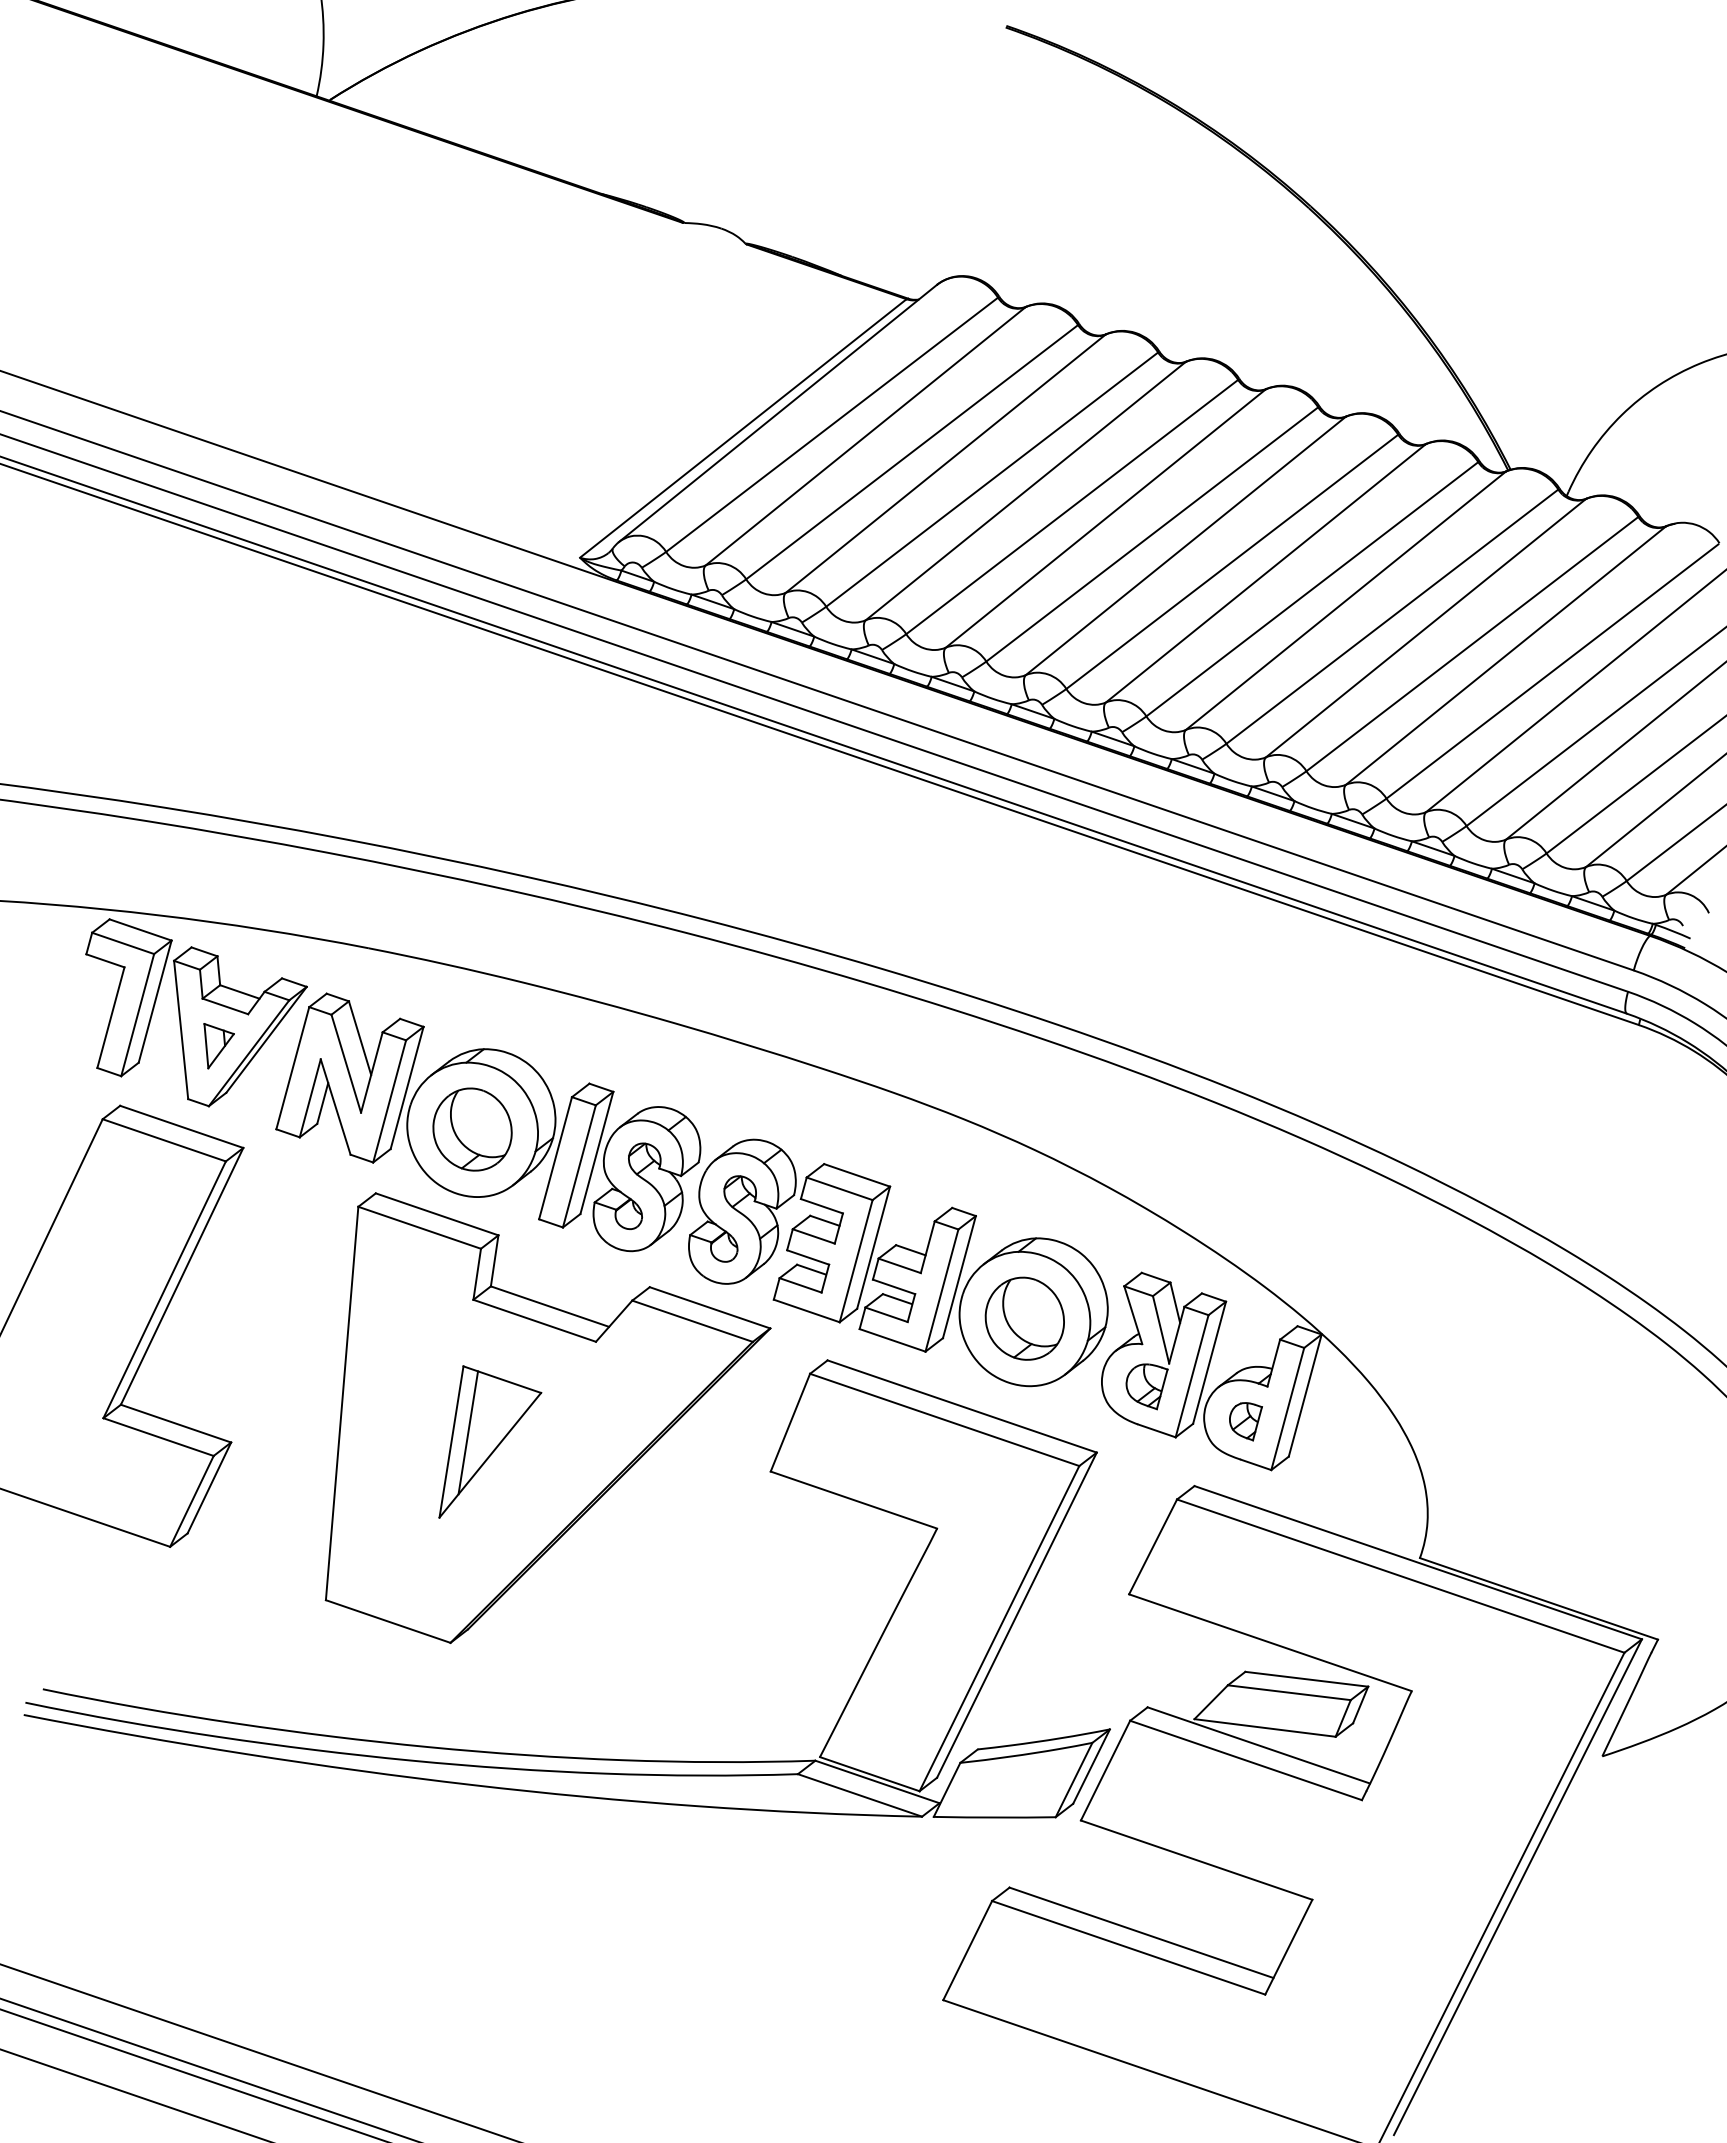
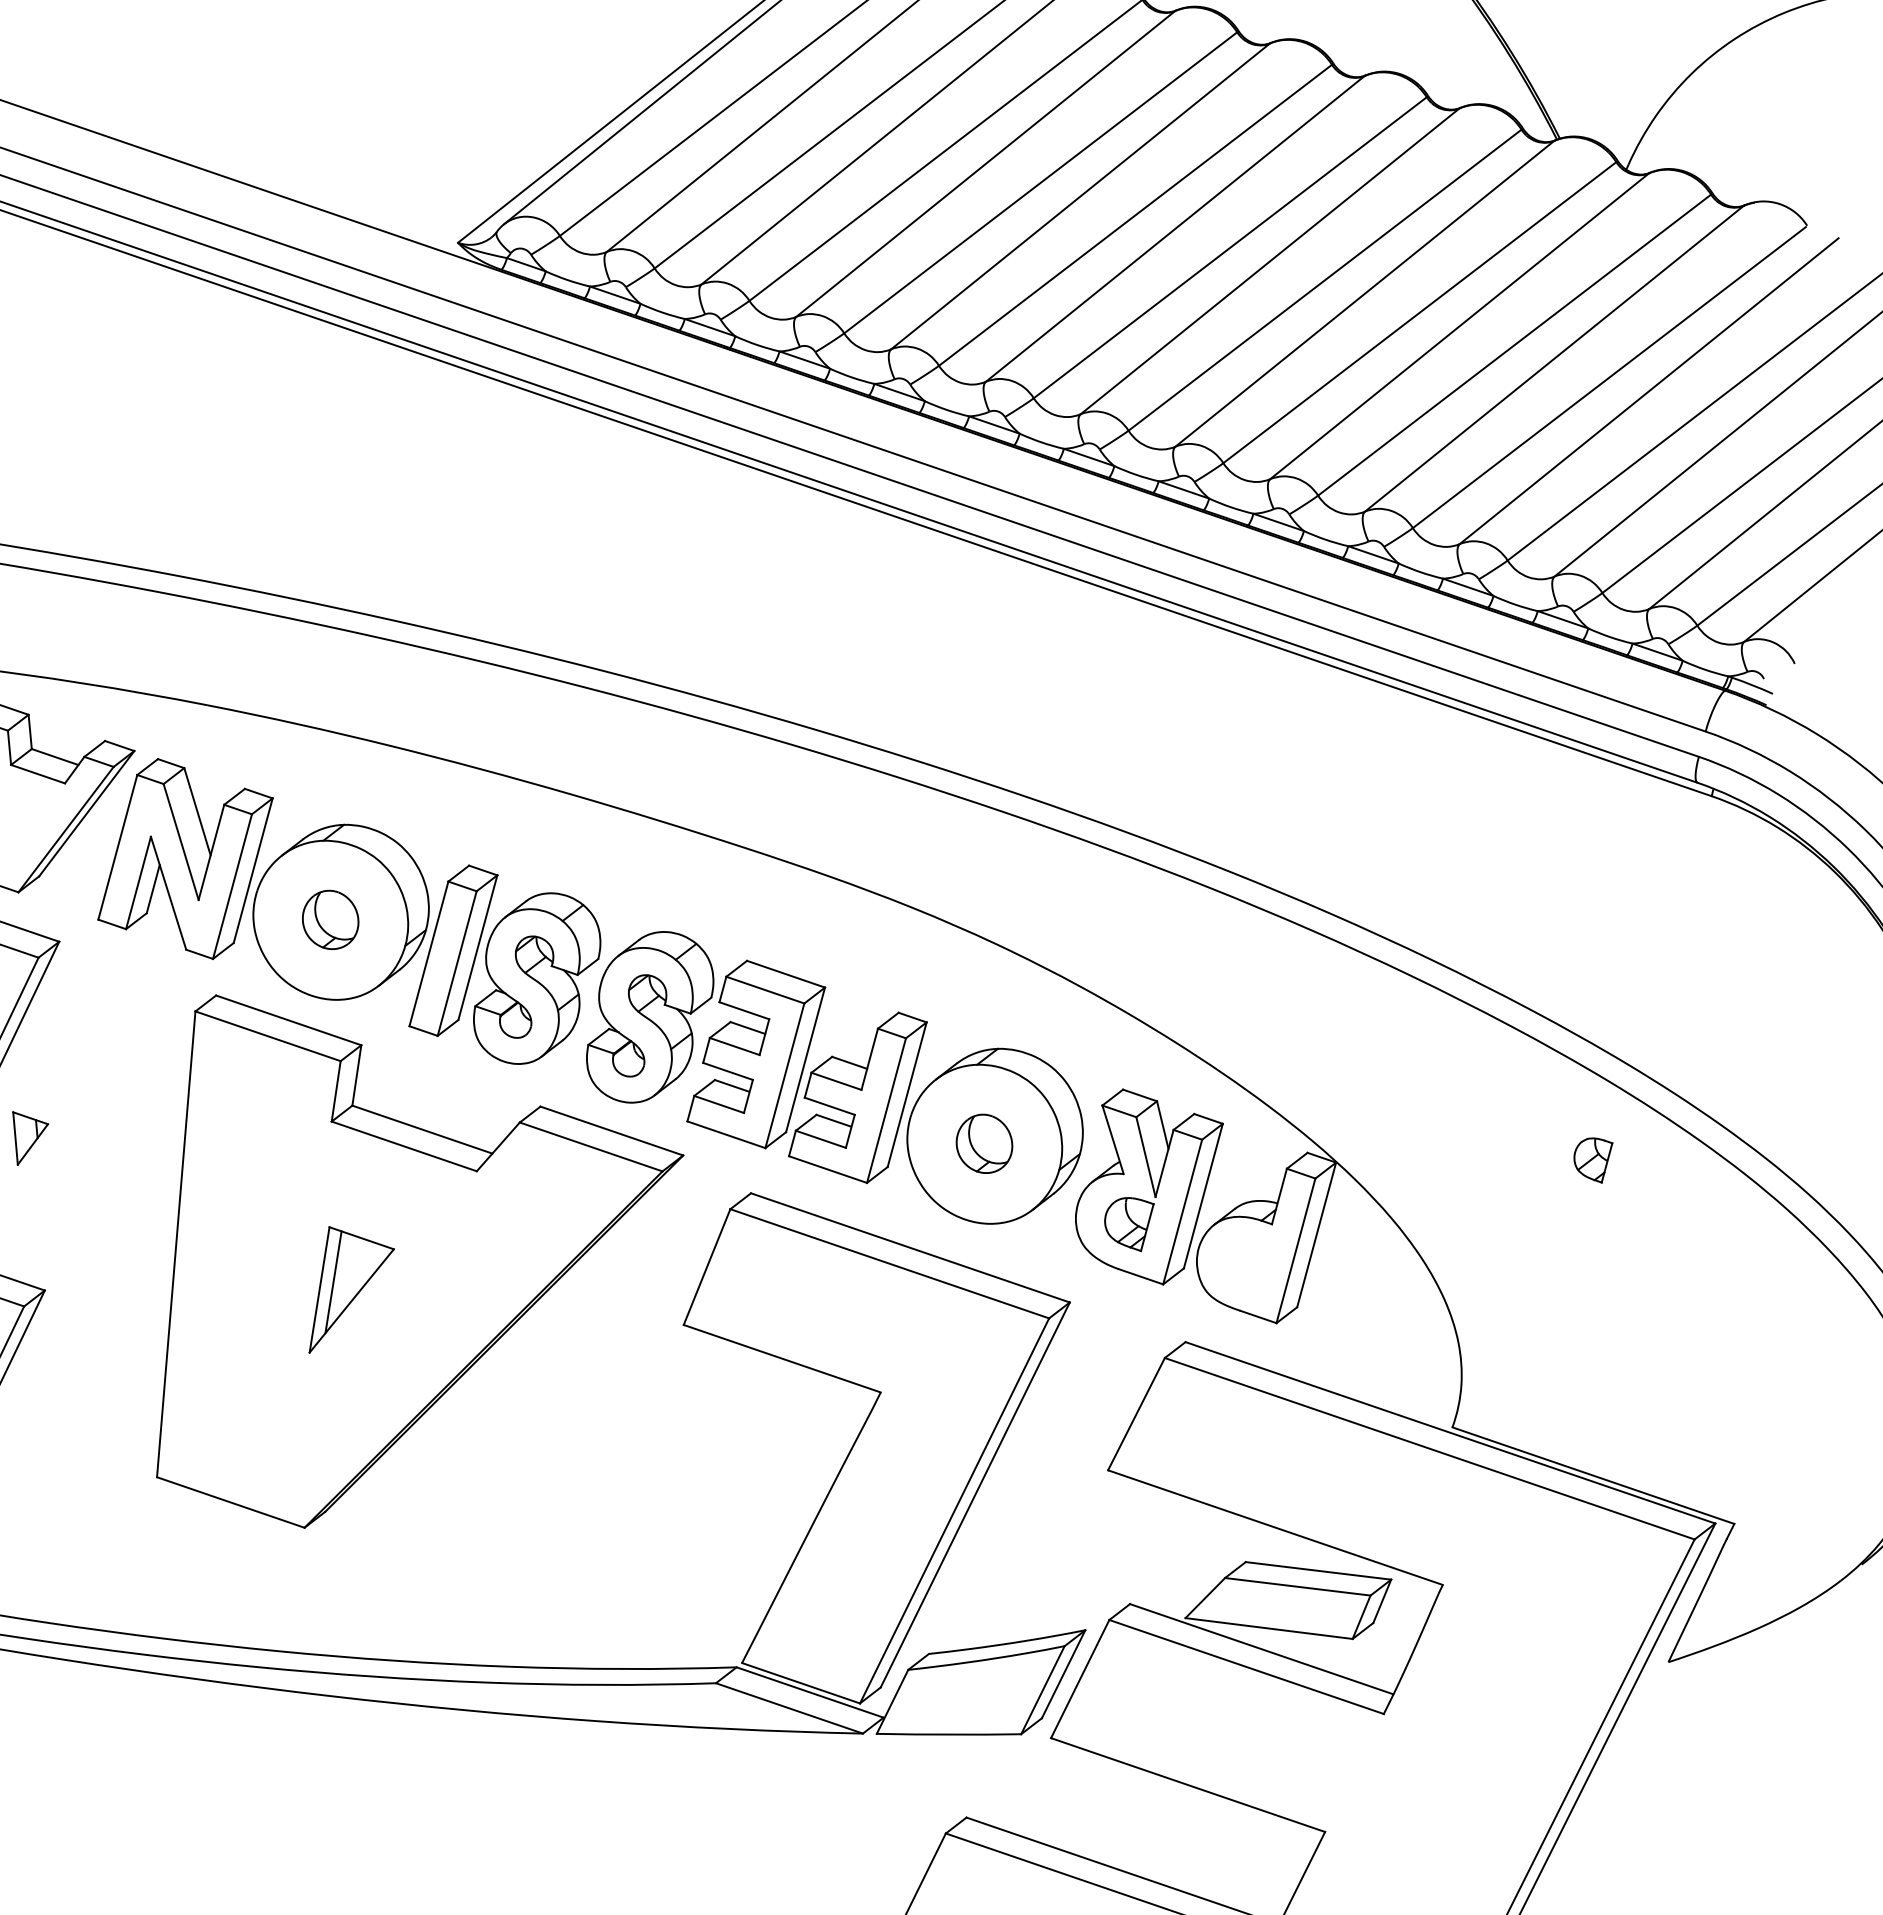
part: (218, 1046) -> (29, 1138), moved
part: (472, 1129) -> (330, 919), size x0.6
part: (1024, 1318) -> (984, 1143), size x0.6
part: (1245, 1421) -> (1592, 1160), moved
part: (490, 1441) -> (351, 1289), size x0.7

